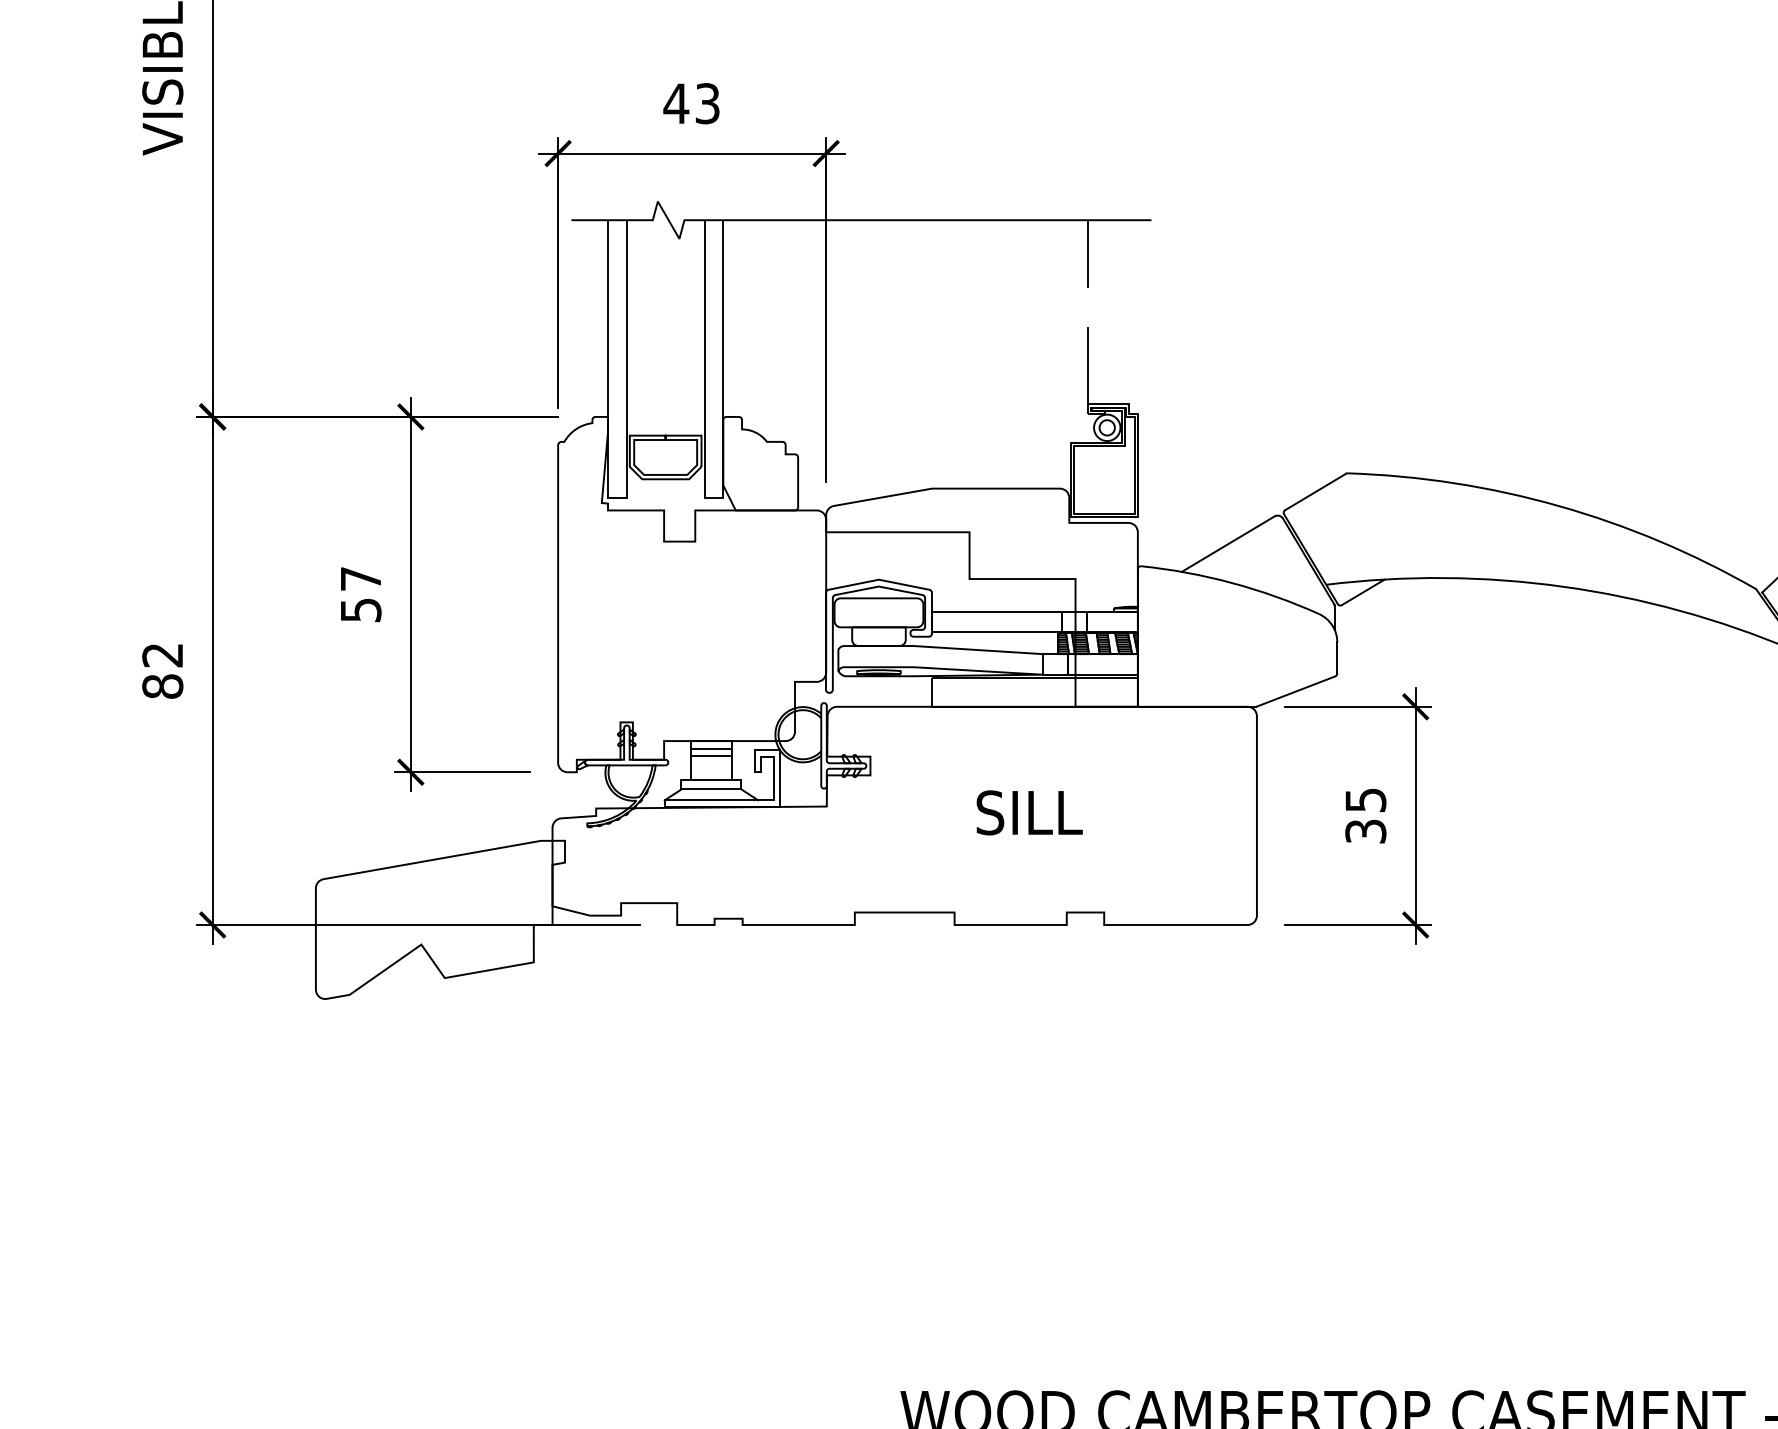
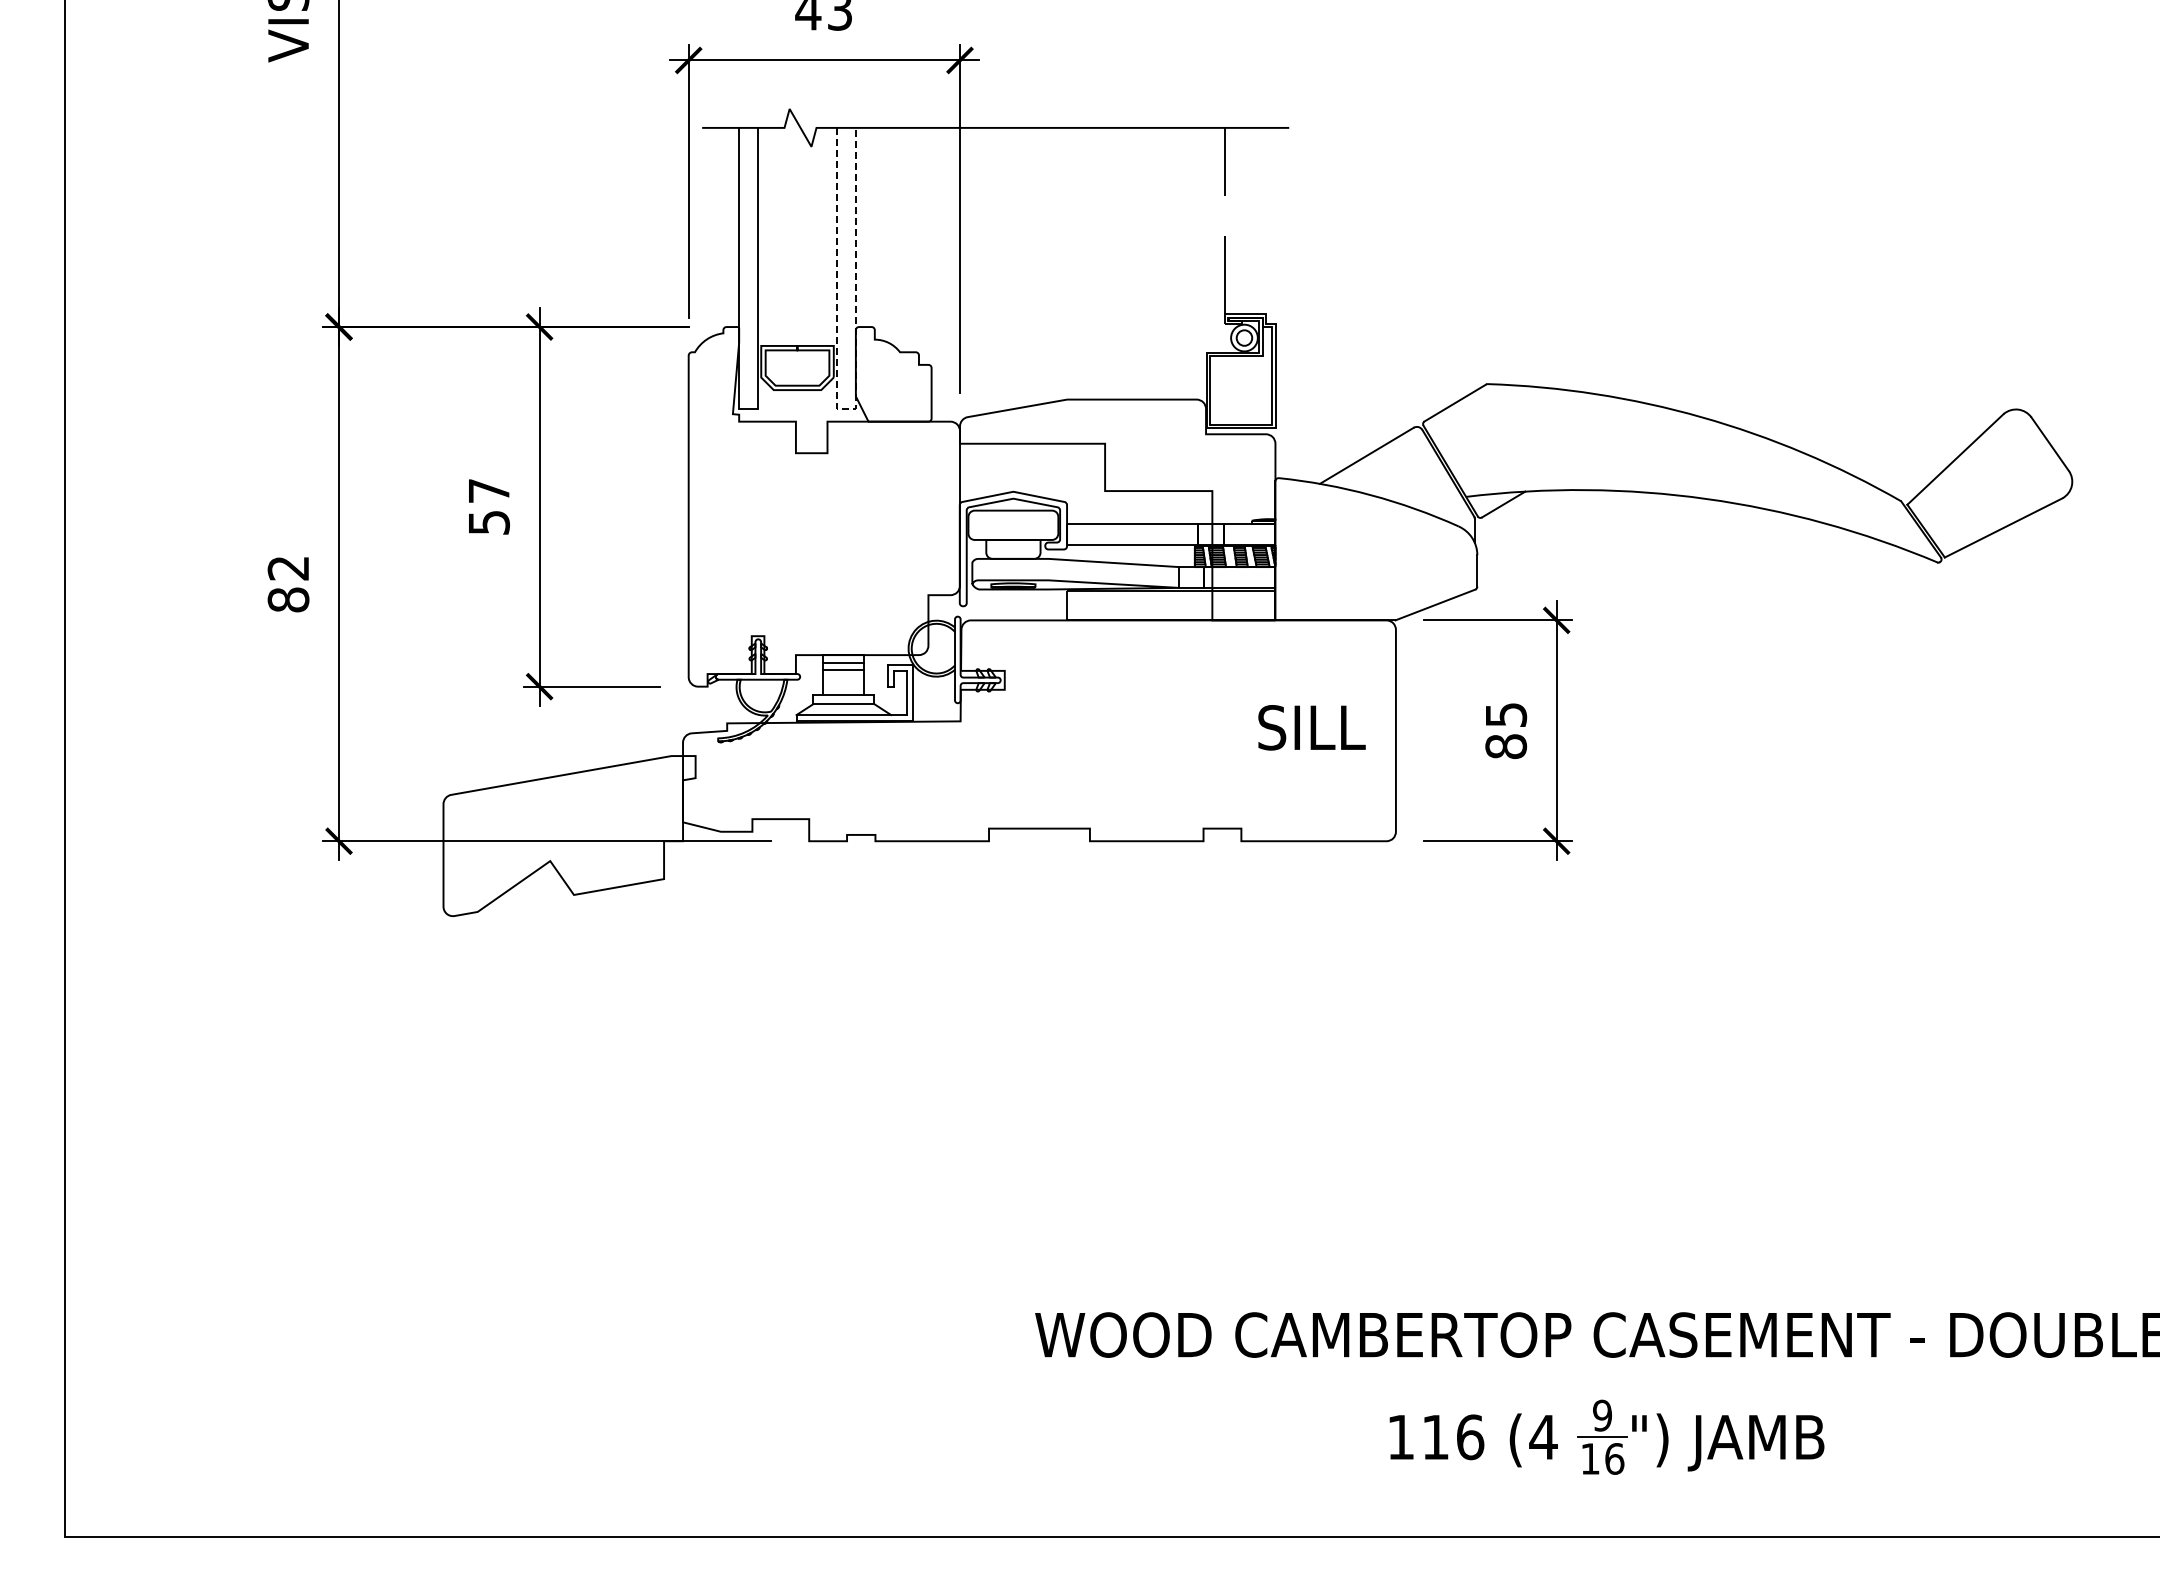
line: (714, 498) -> (846, 409), solid -> dashed
text: (1029, 812) -> (1311, 727), moved
text: (1366, 831) -> (1506, 746), 35 -> 85

